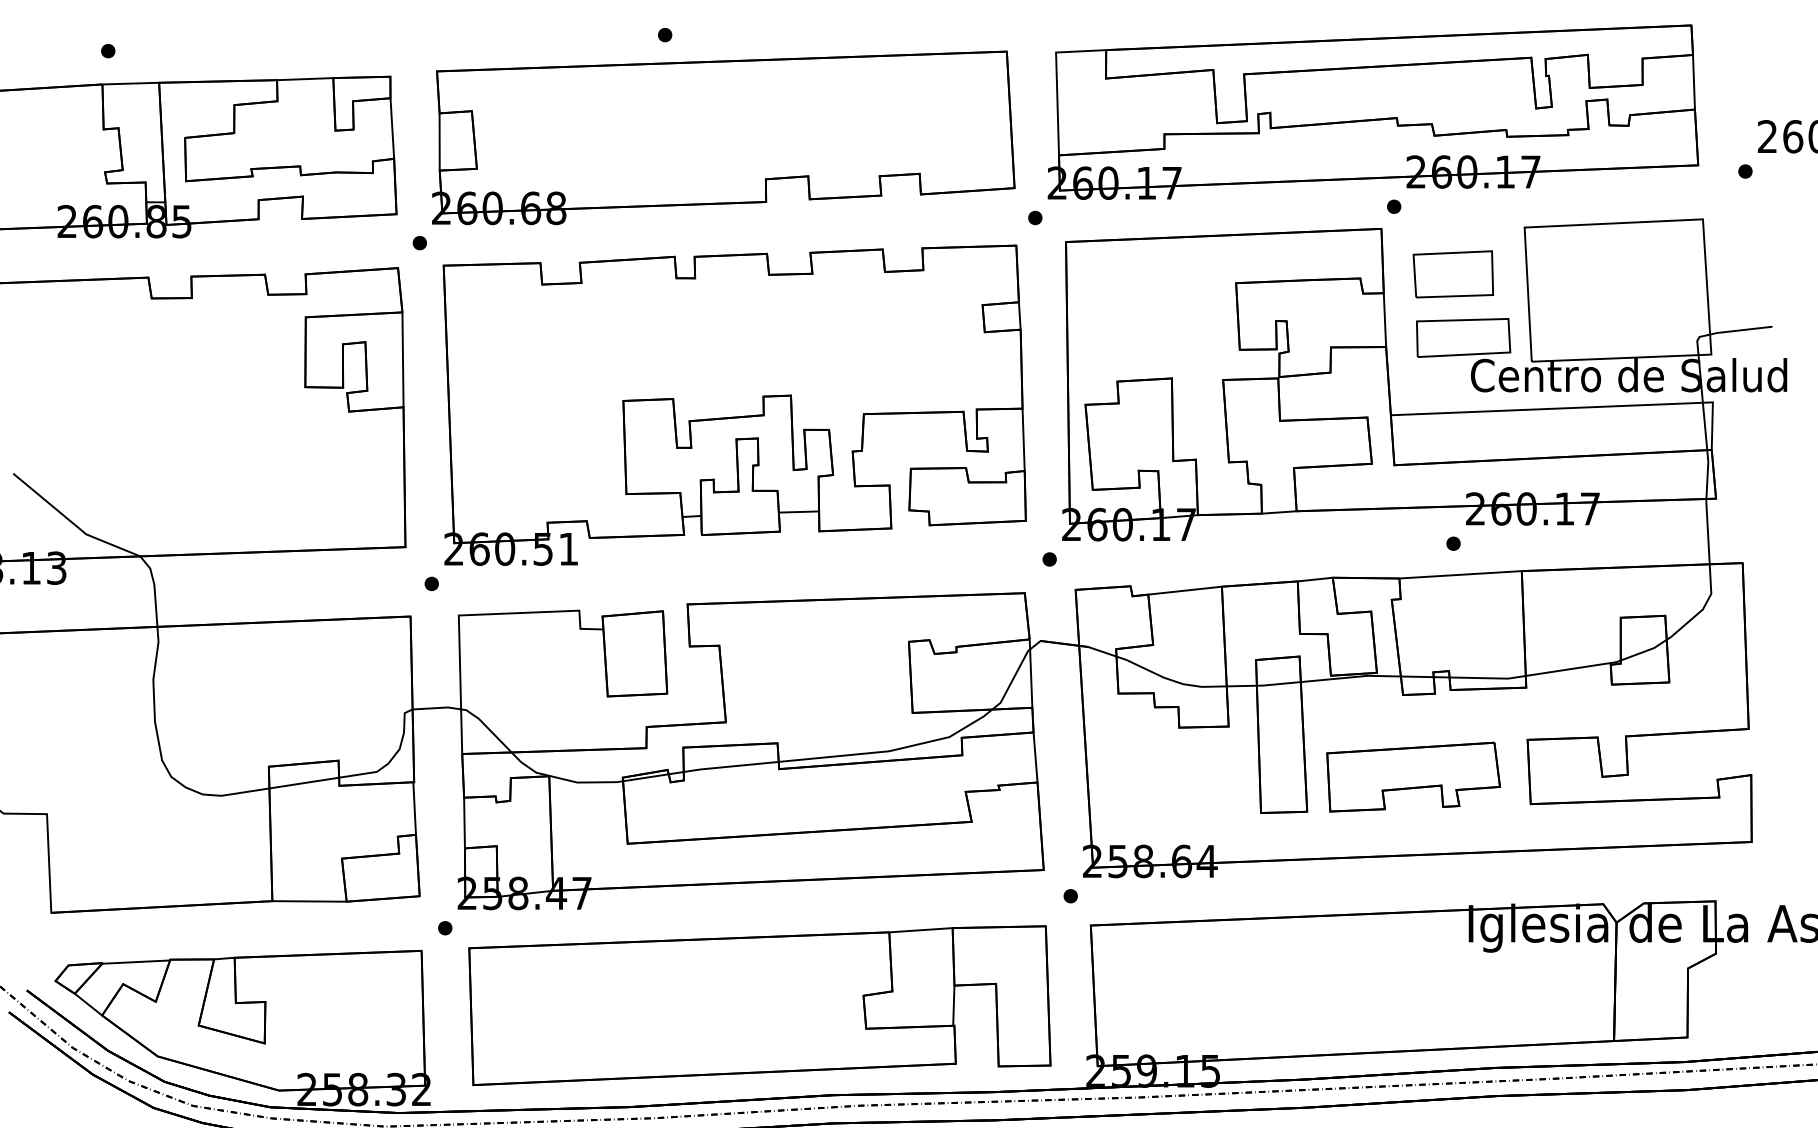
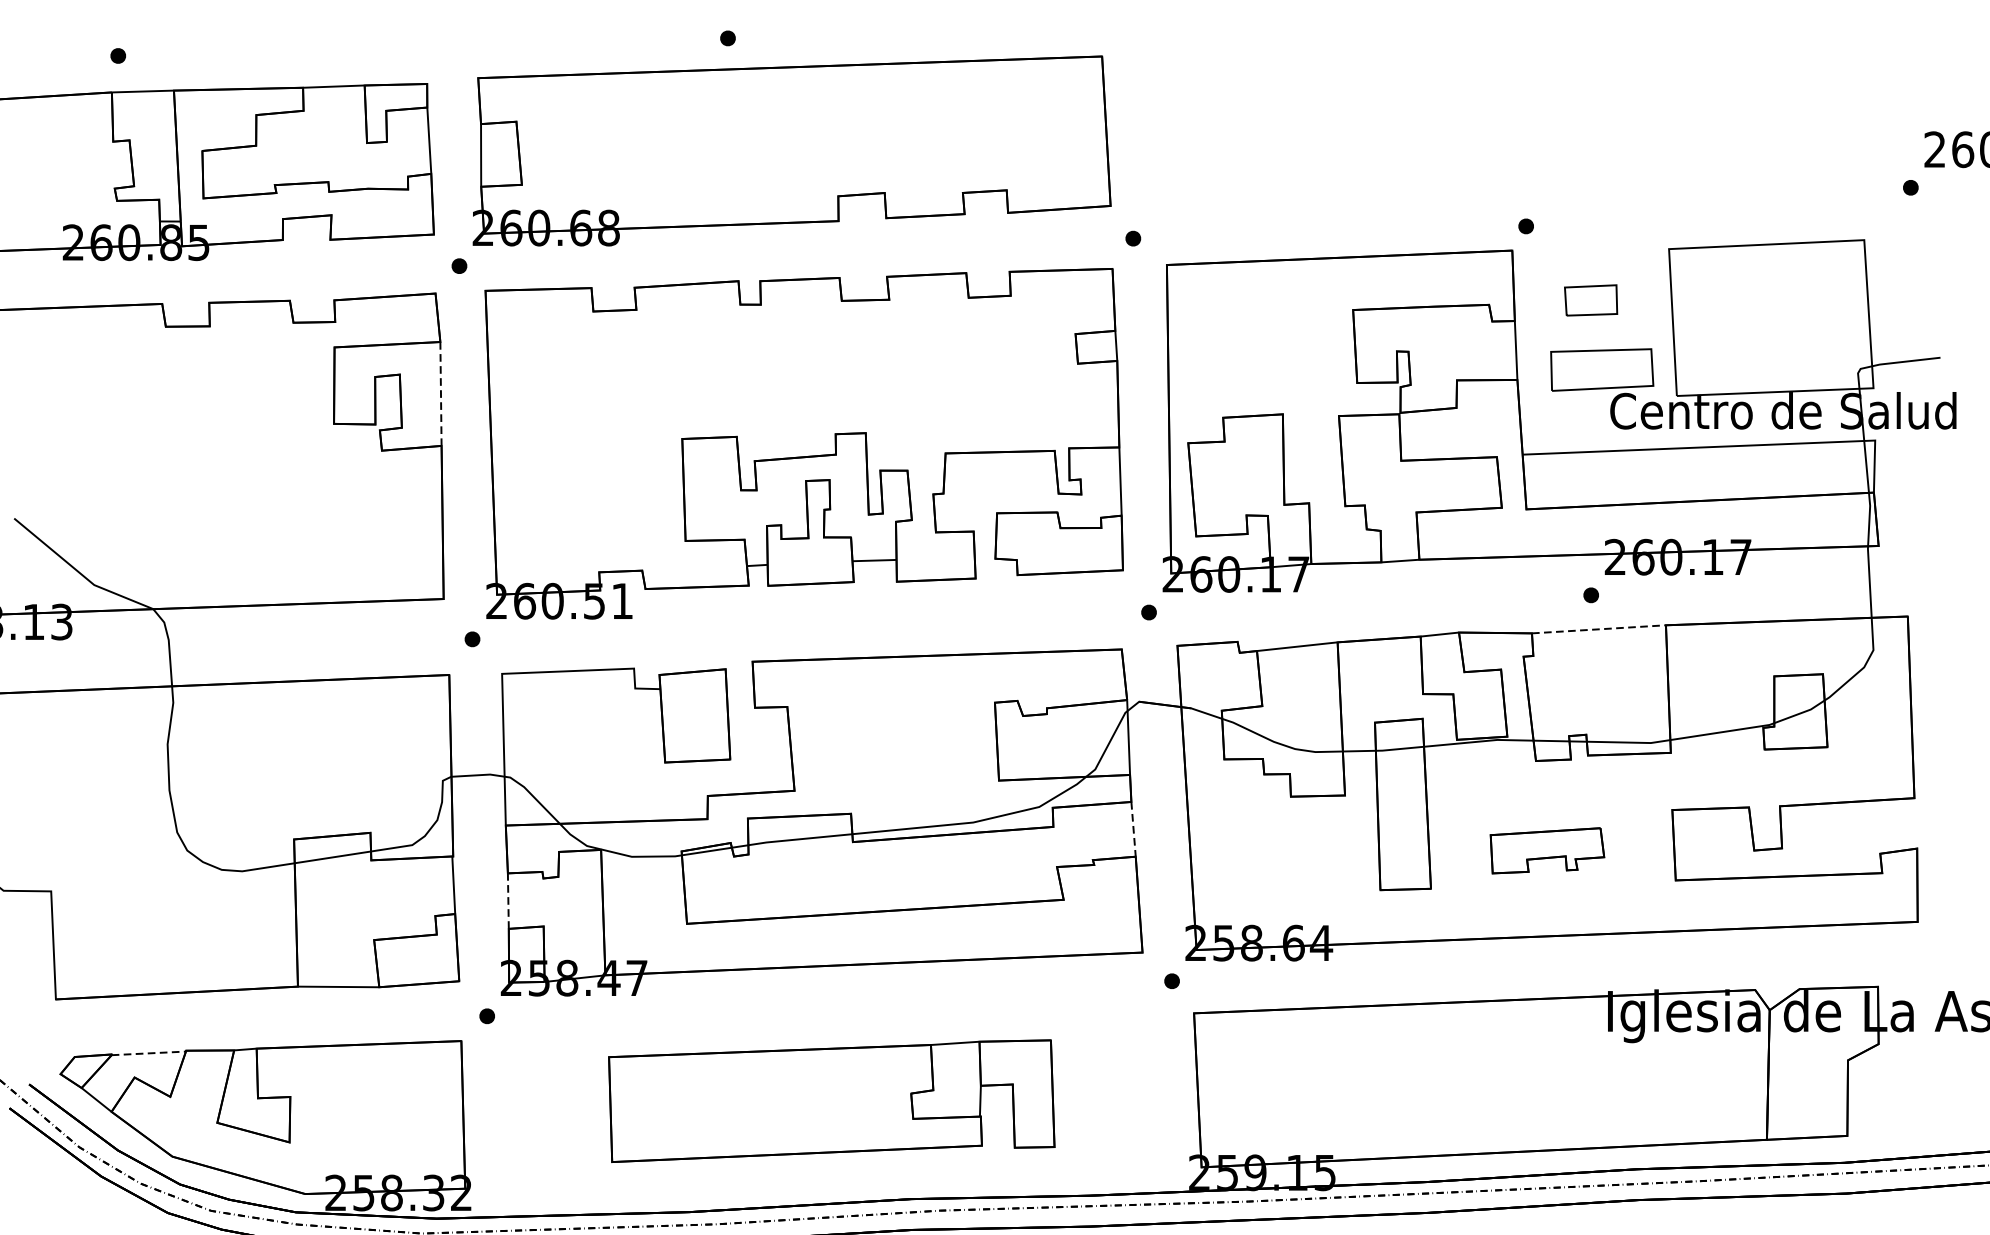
part: (1373, 111) -> (1503, 122), removed
part: (1453, 274) -> (1591, 300), size x0.6
line: (403, 360) -> (441, 394), solid -> dashed
line: (1461, 574) -> (1599, 628), solid -> dashed
line: (1035, 757) -> (1133, 829), solid -> dashed
part: (1413, 776) -> (1547, 850), size x0.6
line: (464, 822) -> (508, 900), solid -> dashed
line: (136, 962) -> (149, 1053), solid -> dashed
part: (759, 1005) -> (831, 1100), size x0.7

